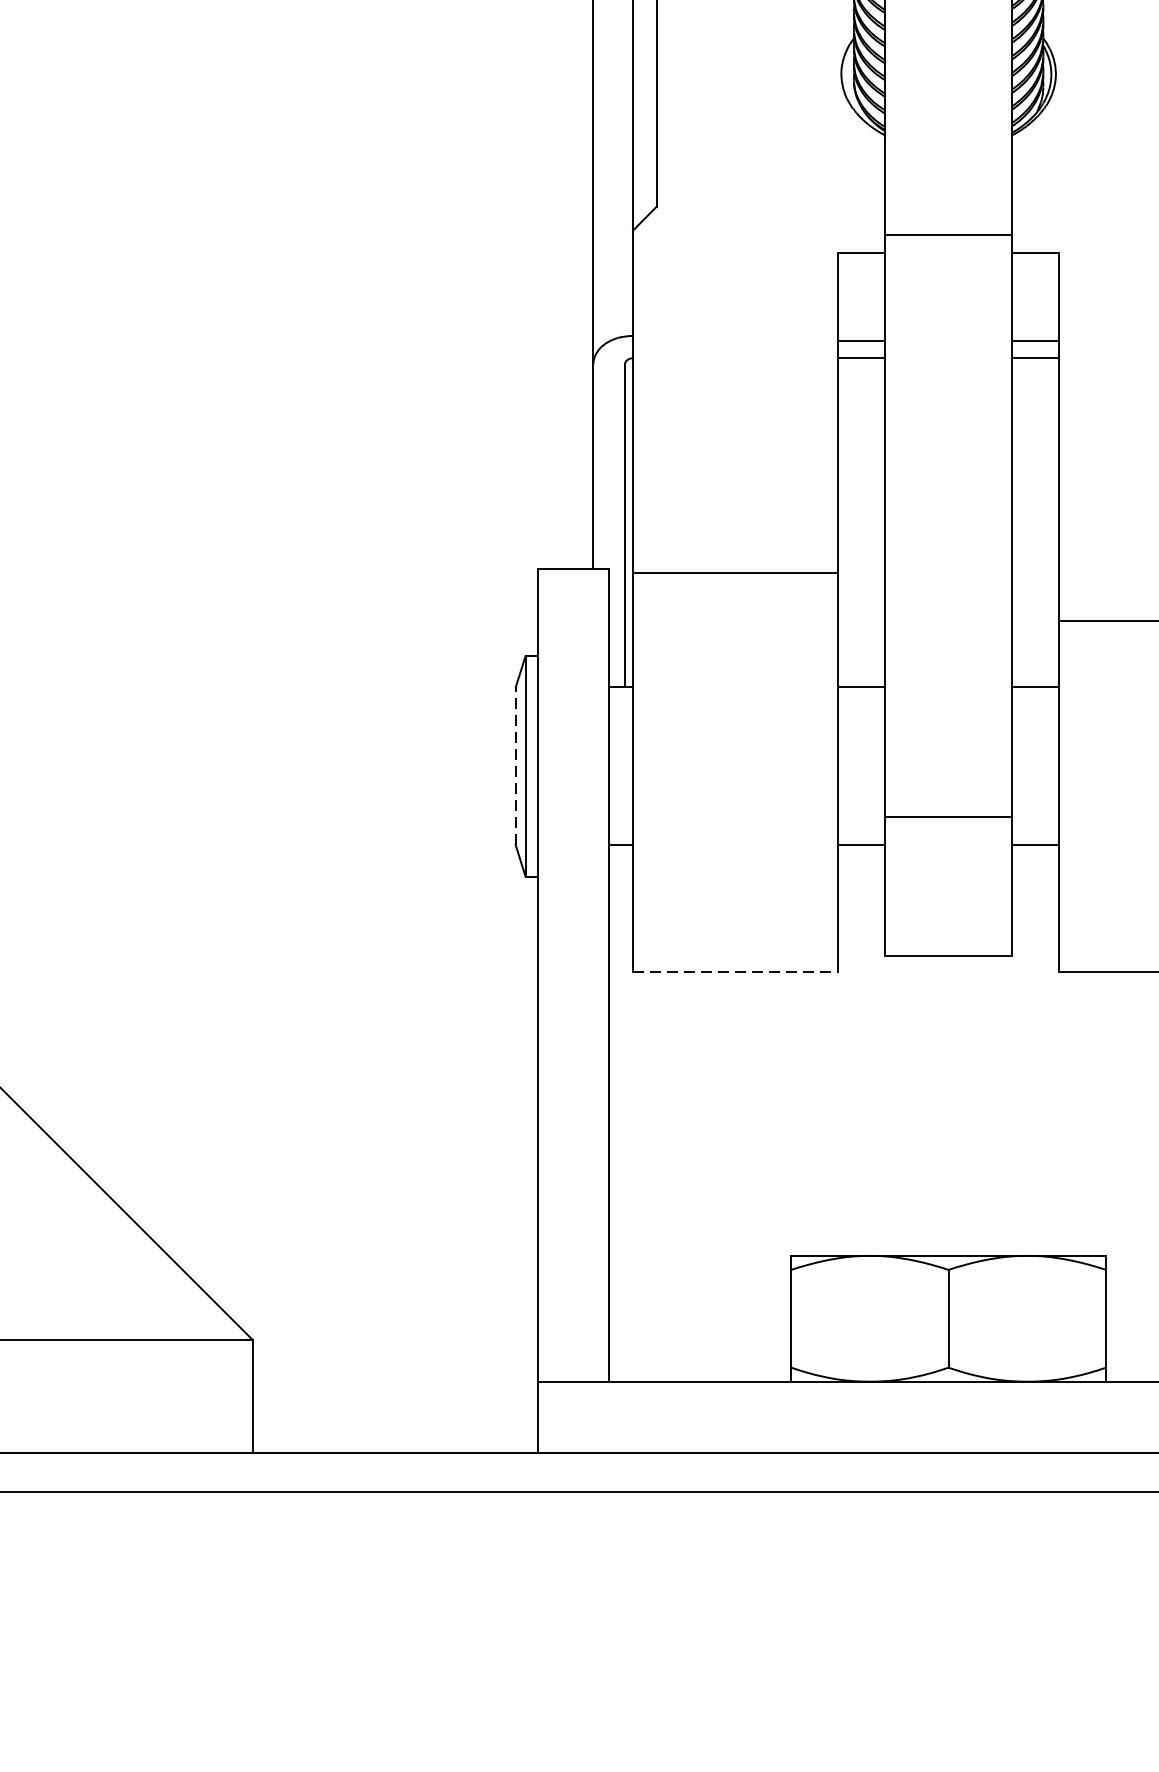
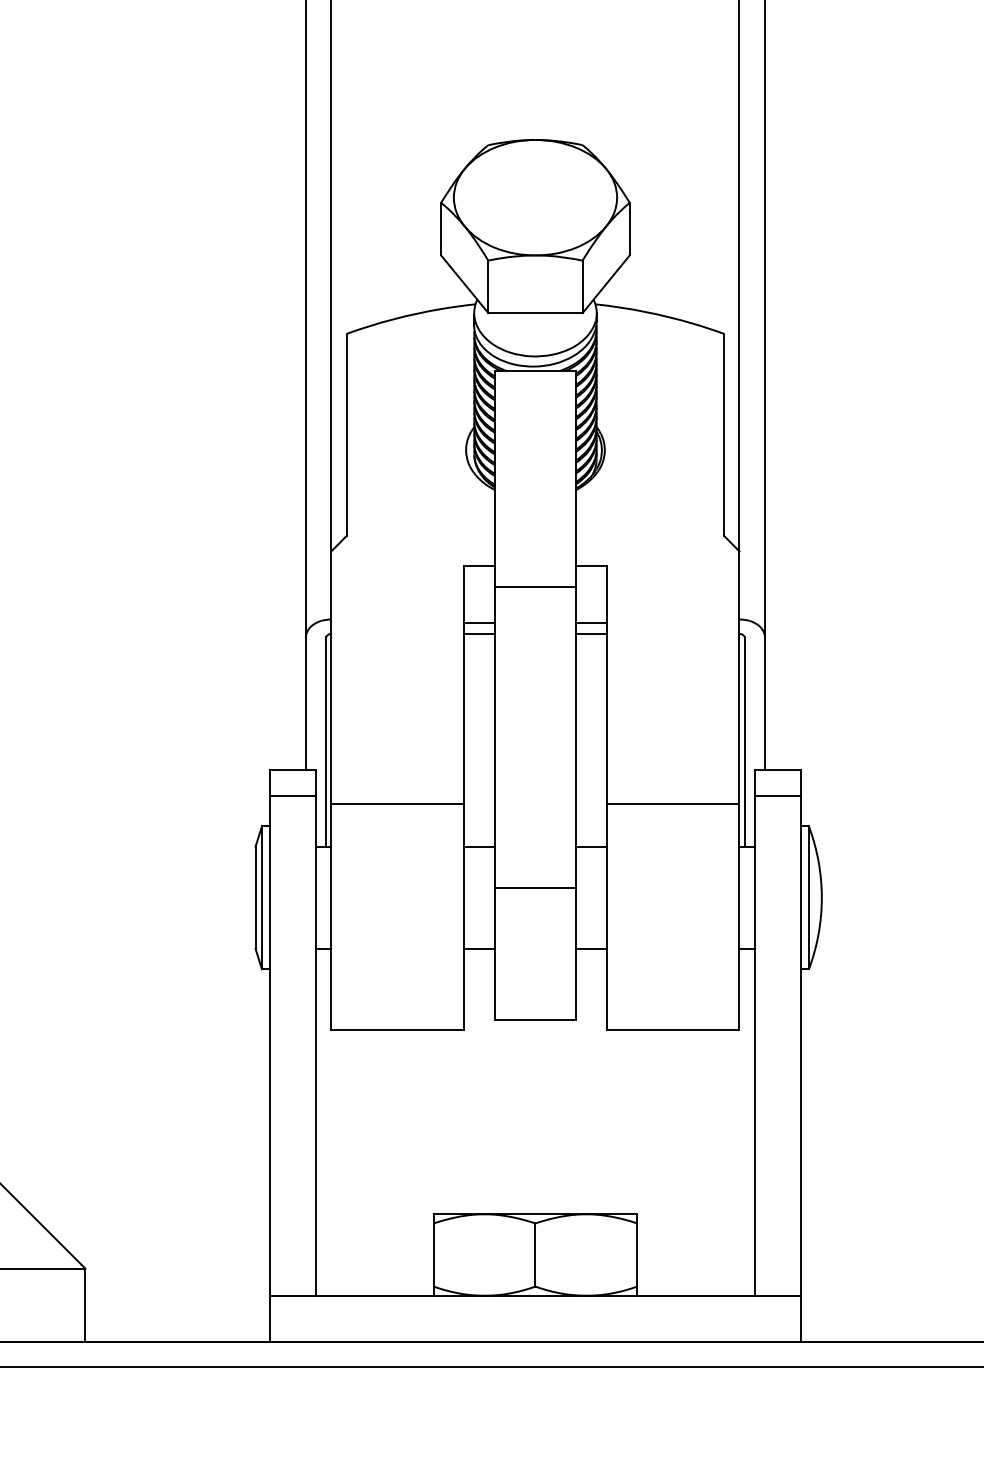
line: (948, 235) -> (535, 587), moved
line: (735, 574) -> (397, 804), moved
line: (574, 608) -> (293, 795), added
line: (515, 765) -> (255, 897), dashed -> solid
line: (948, 816) -> (535, 887), moved
line: (736, 971) -> (398, 1030), dashed -> solid

